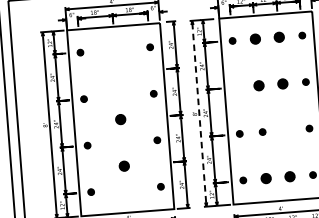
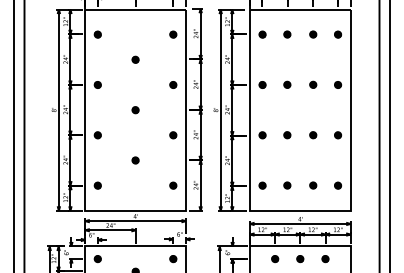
part: (279, 37) -> (313, 34), size x0.62
part: (255, 39) -> (287, 34), size x0.62
part: (117, 72) -> (135, 59), added
part: (283, 83) -> (313, 84), size x0.62
part: (259, 85) -> (287, 84), size x0.62
part: (236, 86) -> (262, 84), added
line: (199, 113) -> (220, 109), dashed -> solid
part: (120, 120) -> (135, 110), size x0.62
part: (286, 130) -> (313, 135), added
part: (124, 166) -> (135, 160), size x0.62
part: (290, 176) -> (313, 185), size x0.62
part: (266, 178) -> (287, 185), size x0.62

